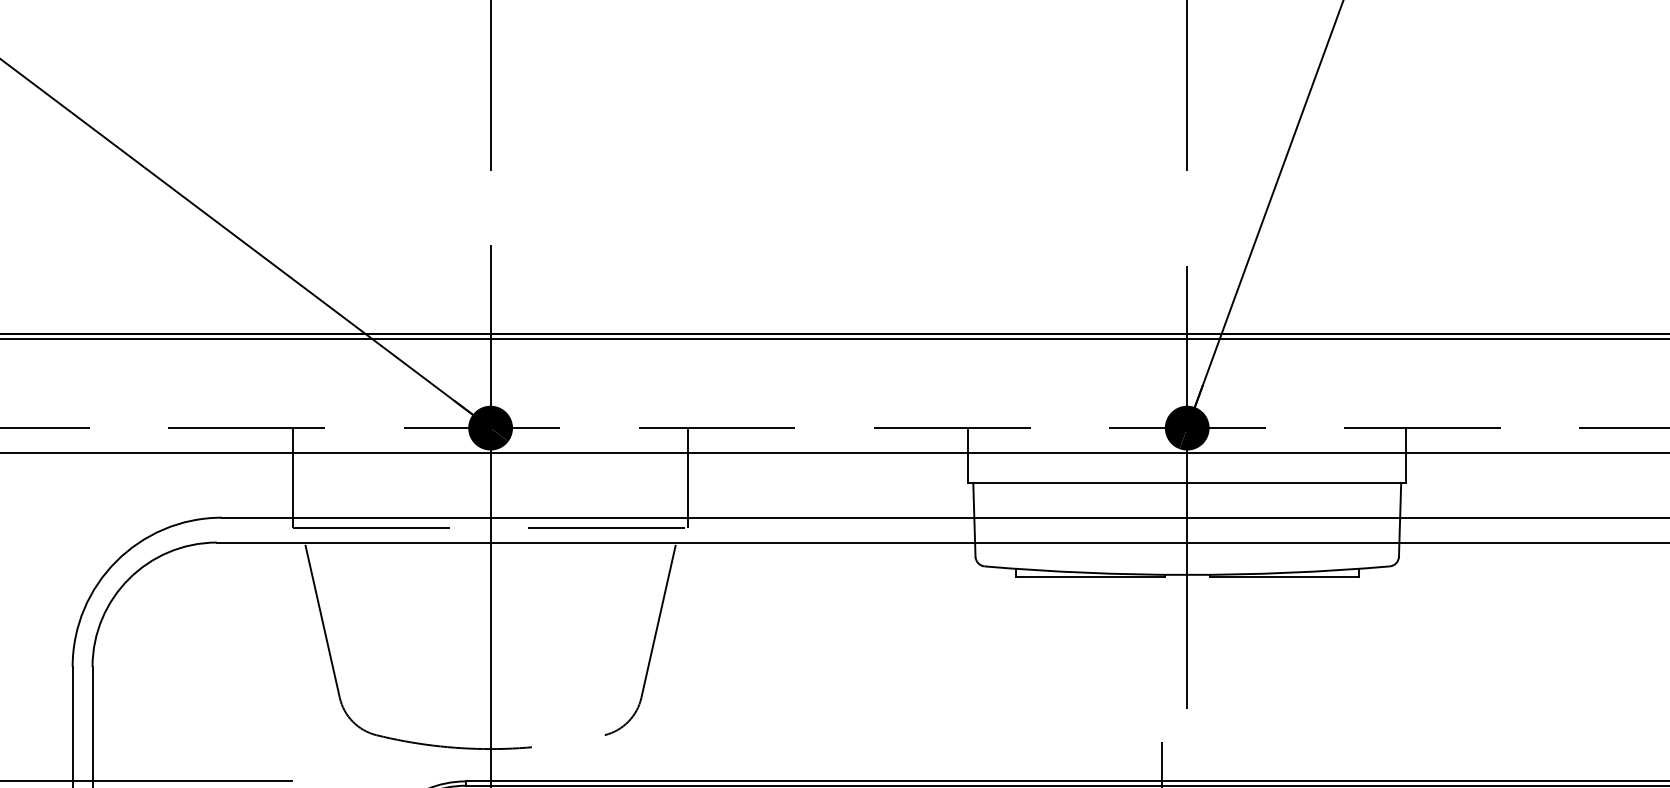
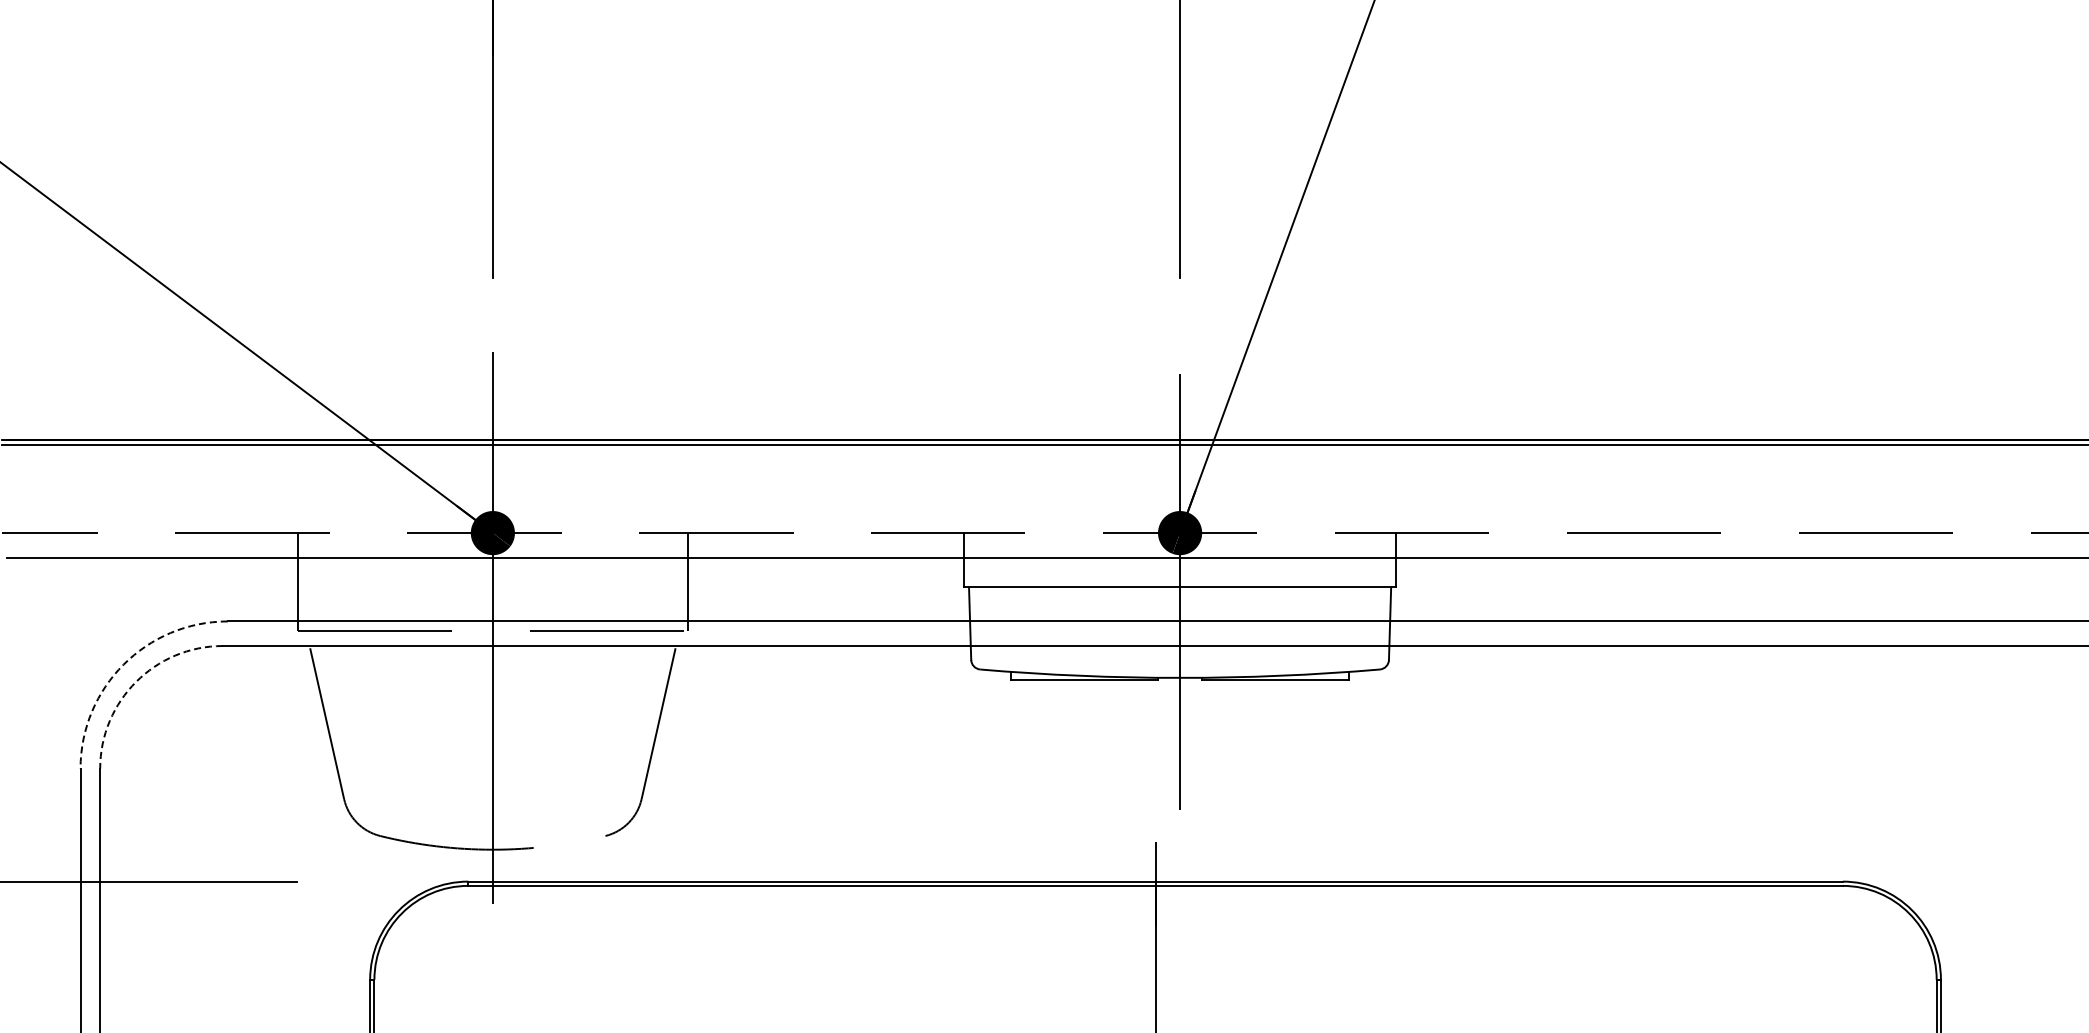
arc: (116, 561) -> (123, 664), solid -> dashed
arc: (129, 578) -> (136, 681), solid -> dashed

